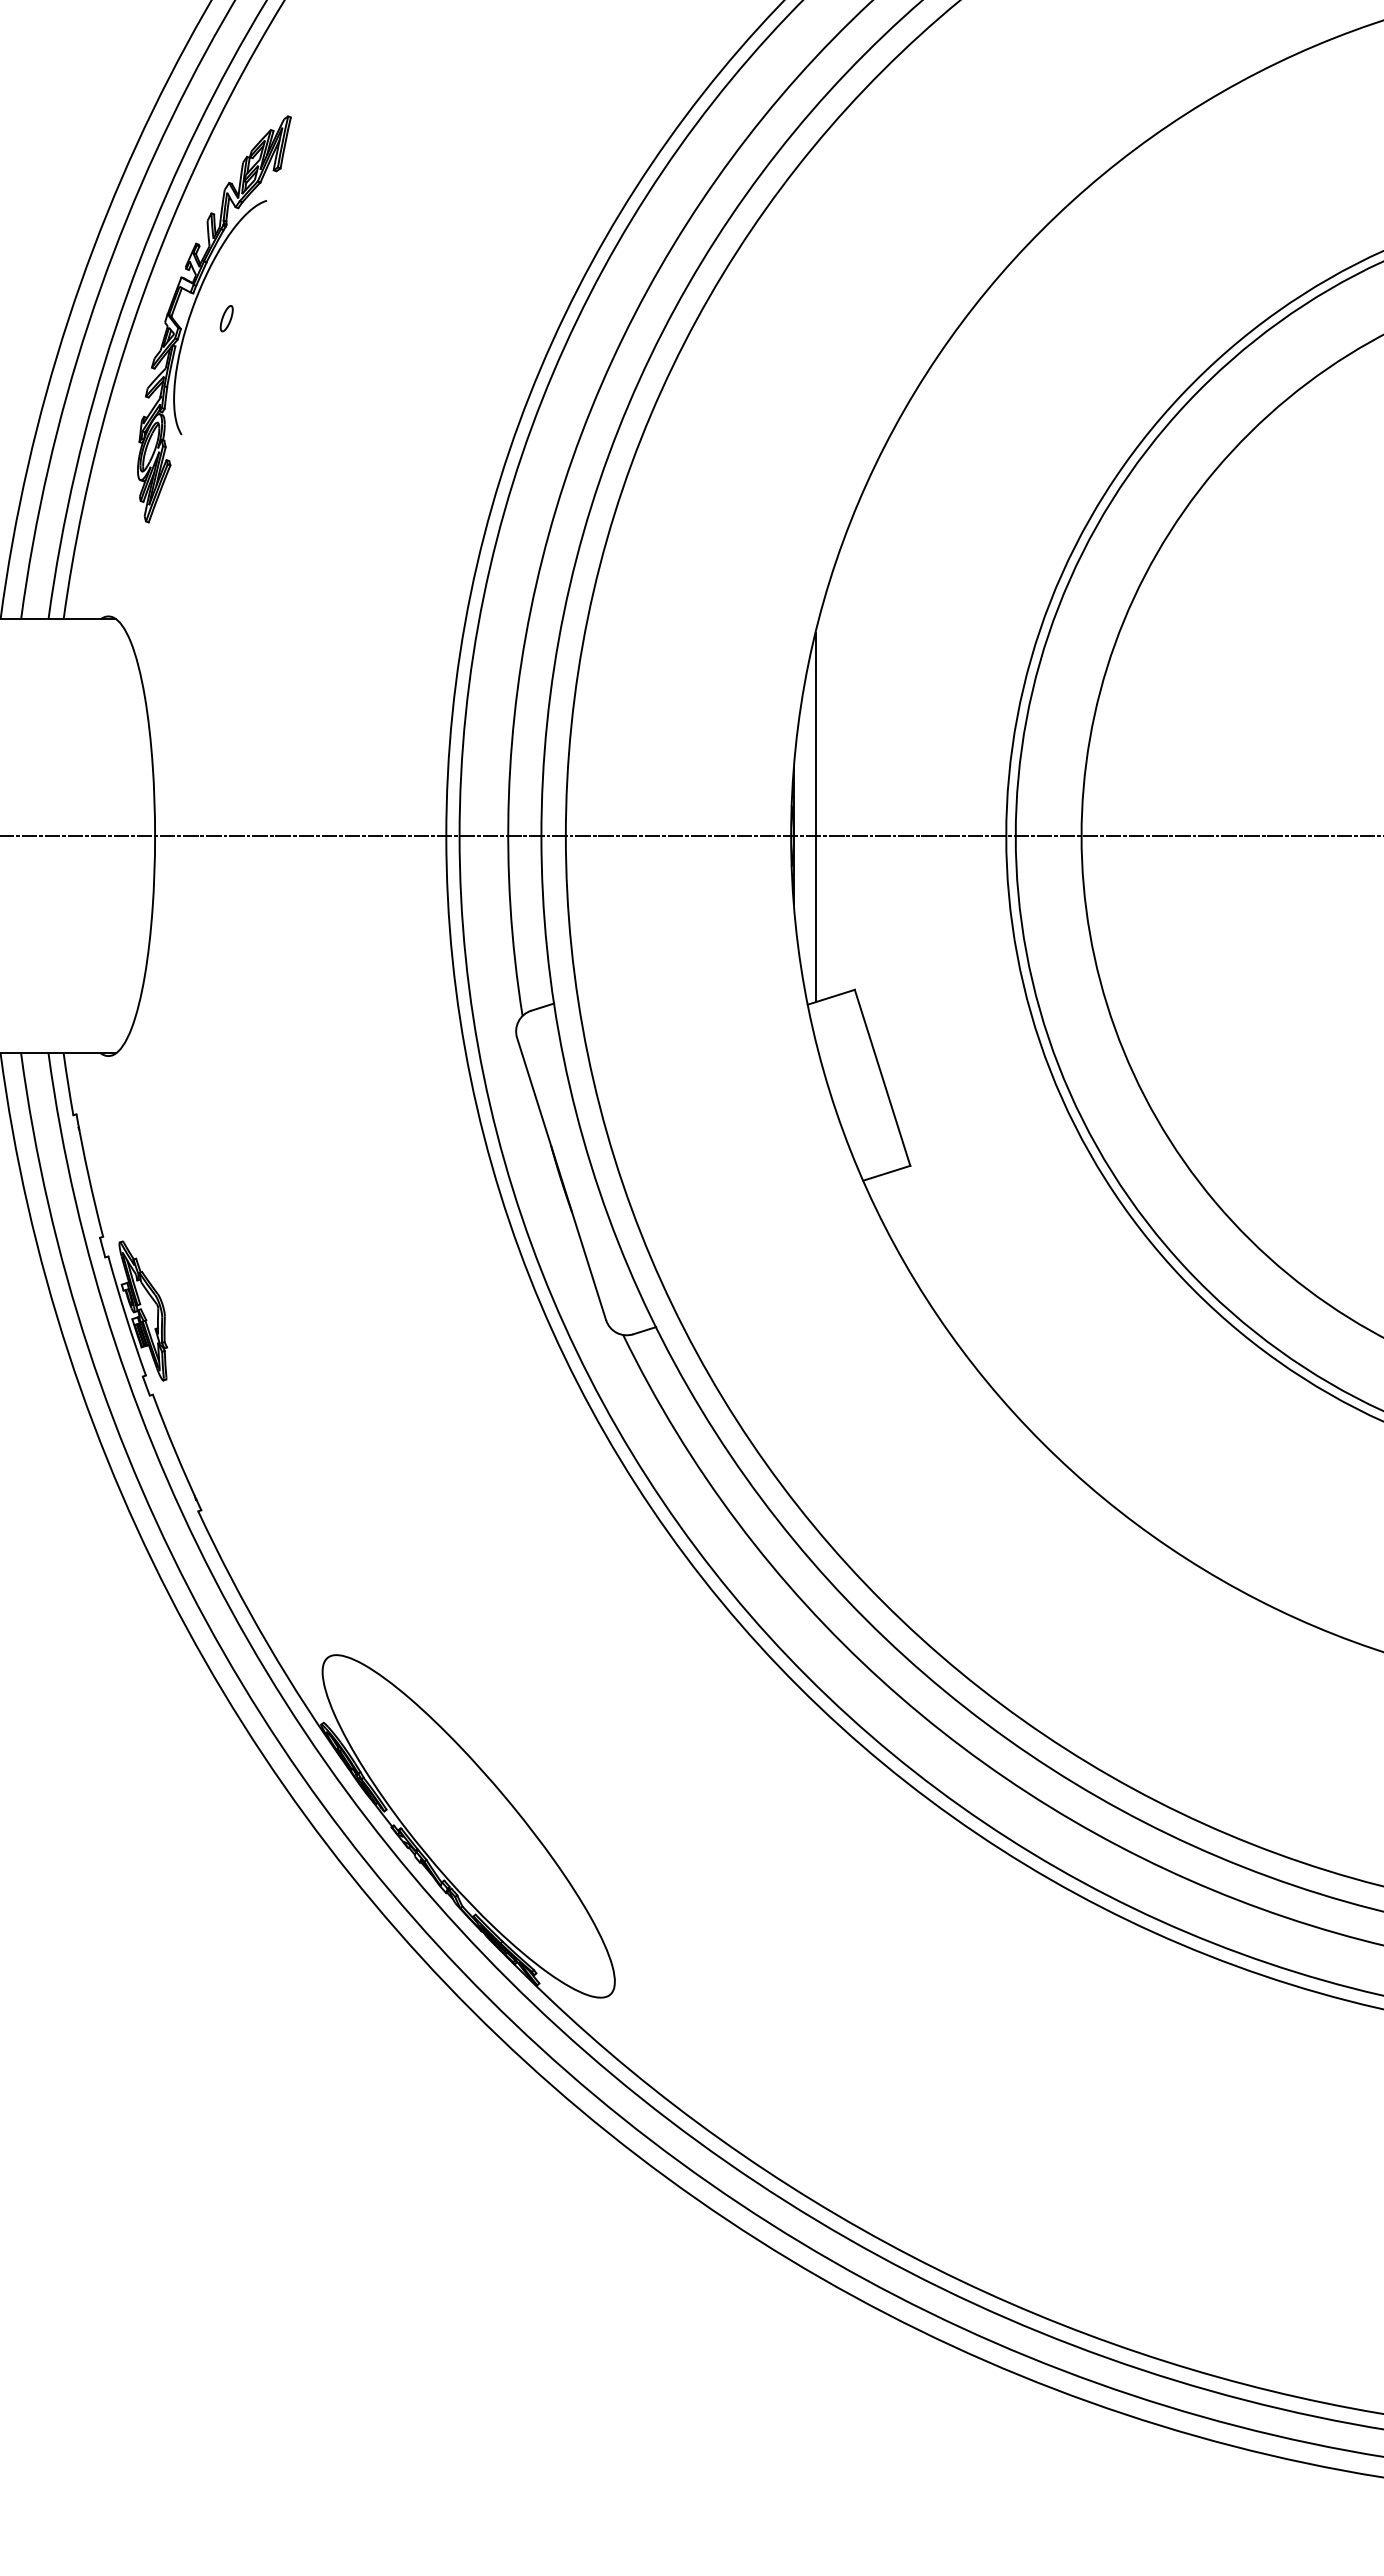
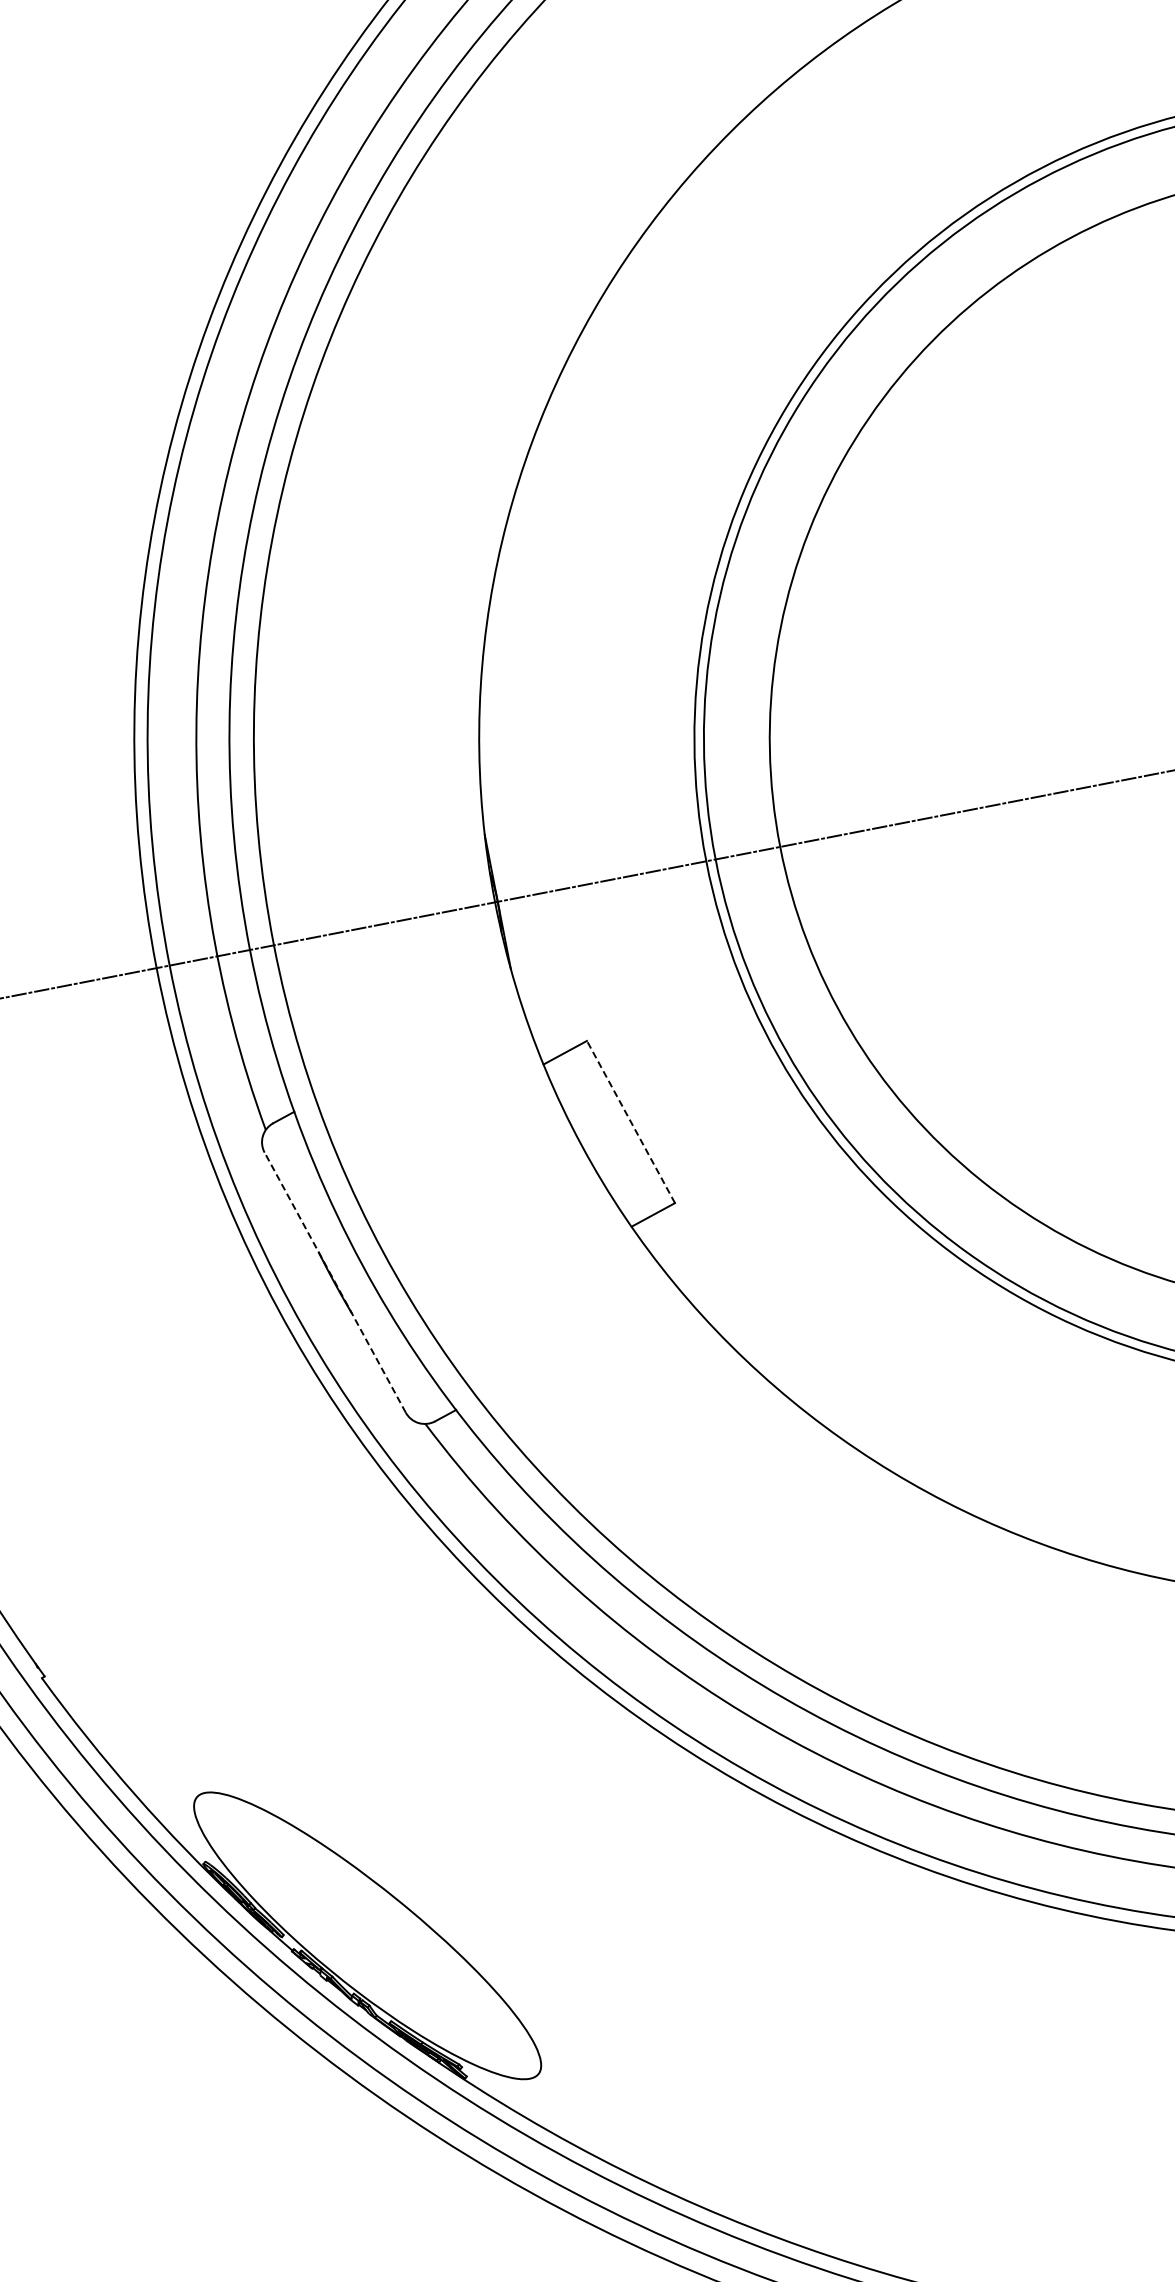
line: (815, 817) -> (515, 879), removed
line: (882, 1077) -> (630, 1121), solid -> dashed
line: (561, 1179) -> (335, 1283), solid -> dashed

